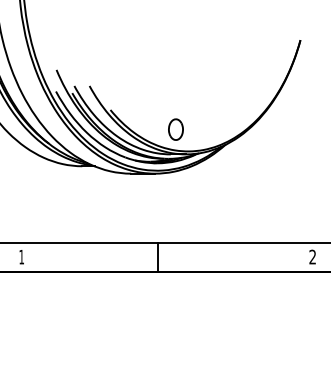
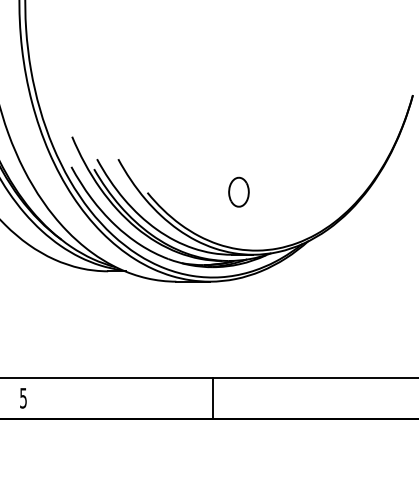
part: (175, 129) -> (238, 192), moved
text: (21, 256) -> (23, 397), 1 -> 5

